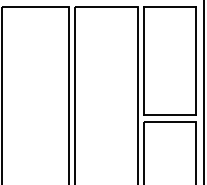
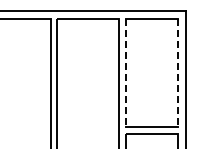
line: (143, 61) -> (125, 73), solid -> dashed
line: (195, 61) -> (177, 73), solid -> dashed

